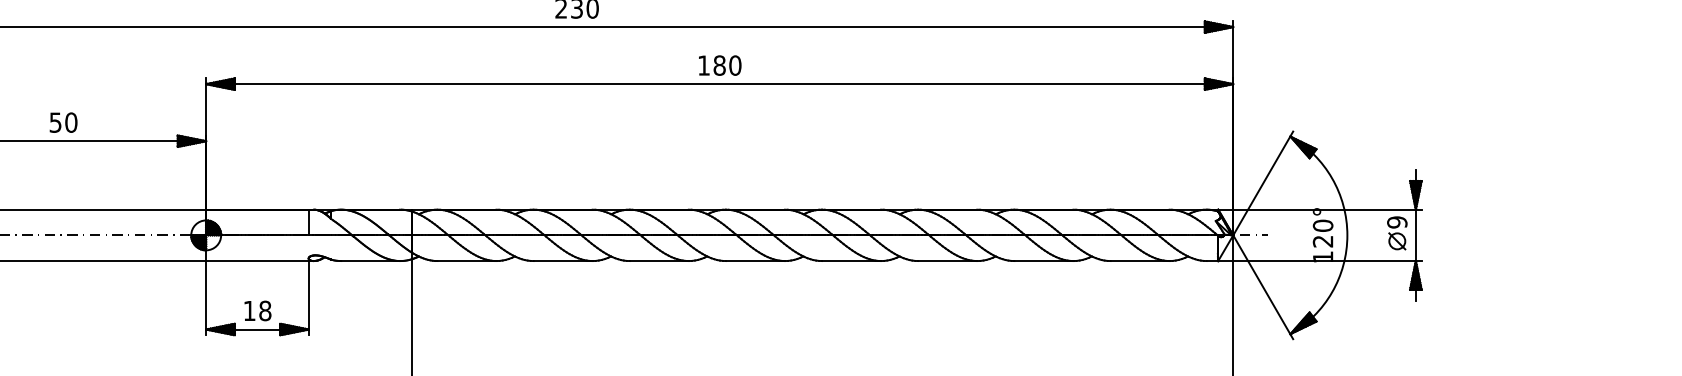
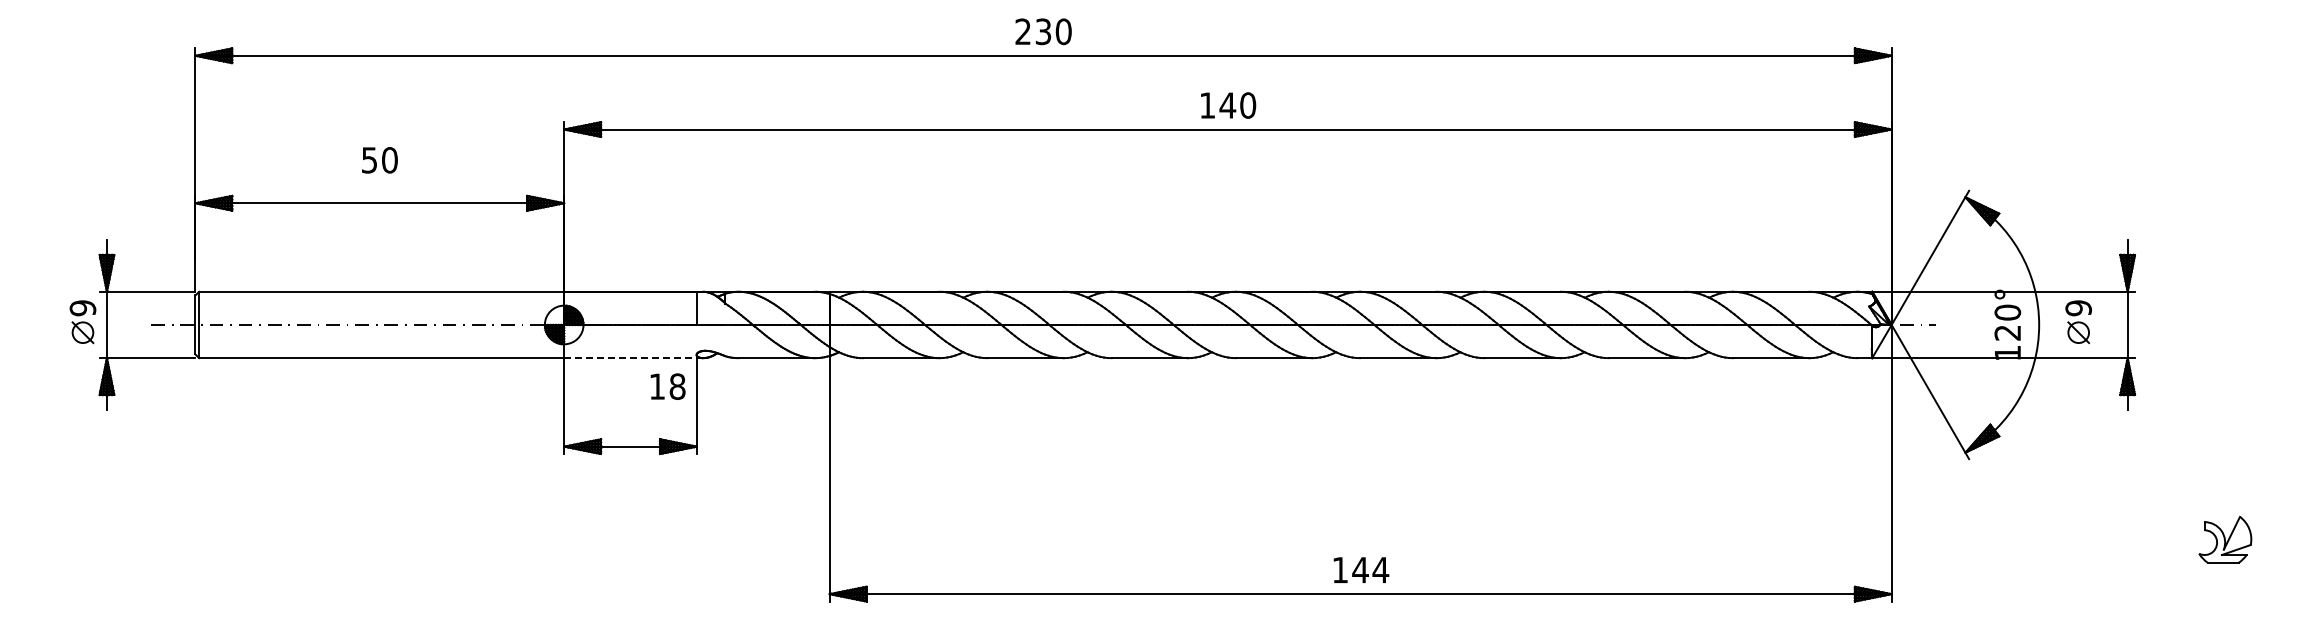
text: (719, 65) -> (1227, 105), 180 -> 140
text: (63, 122) -> (379, 160), moved
part: (1397, 232) -> (2078, 321), moved
line: (259, 261) -> (633, 358), solid -> dashed
text: (257, 310) -> (667, 386), moved

